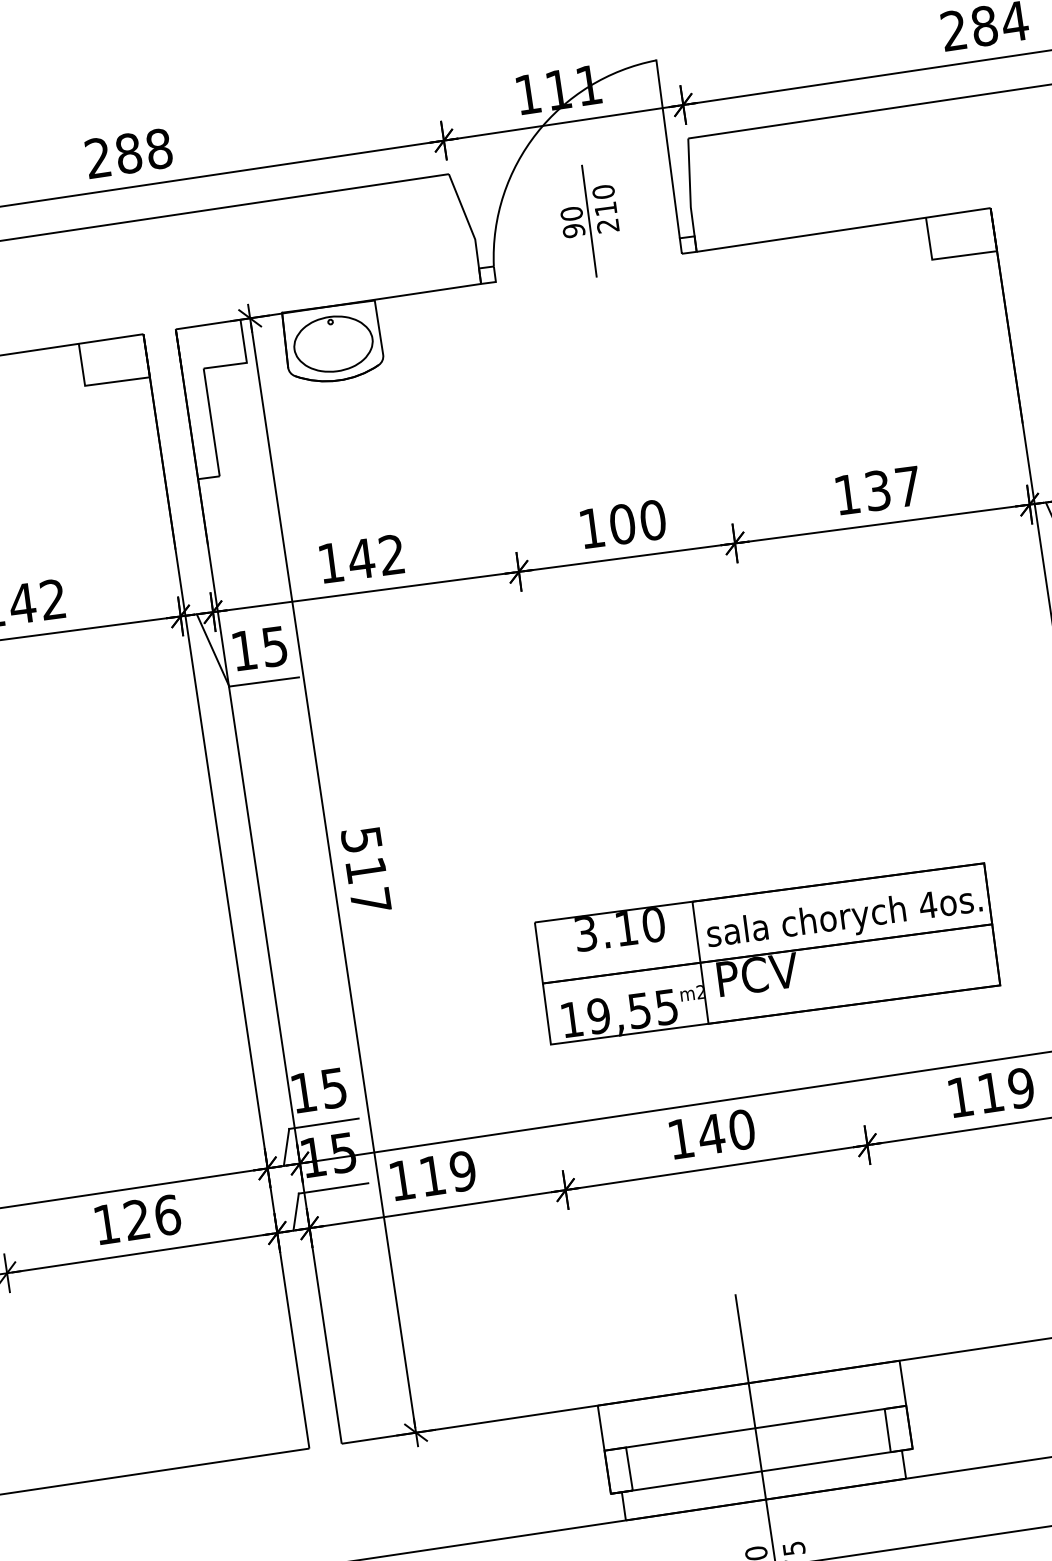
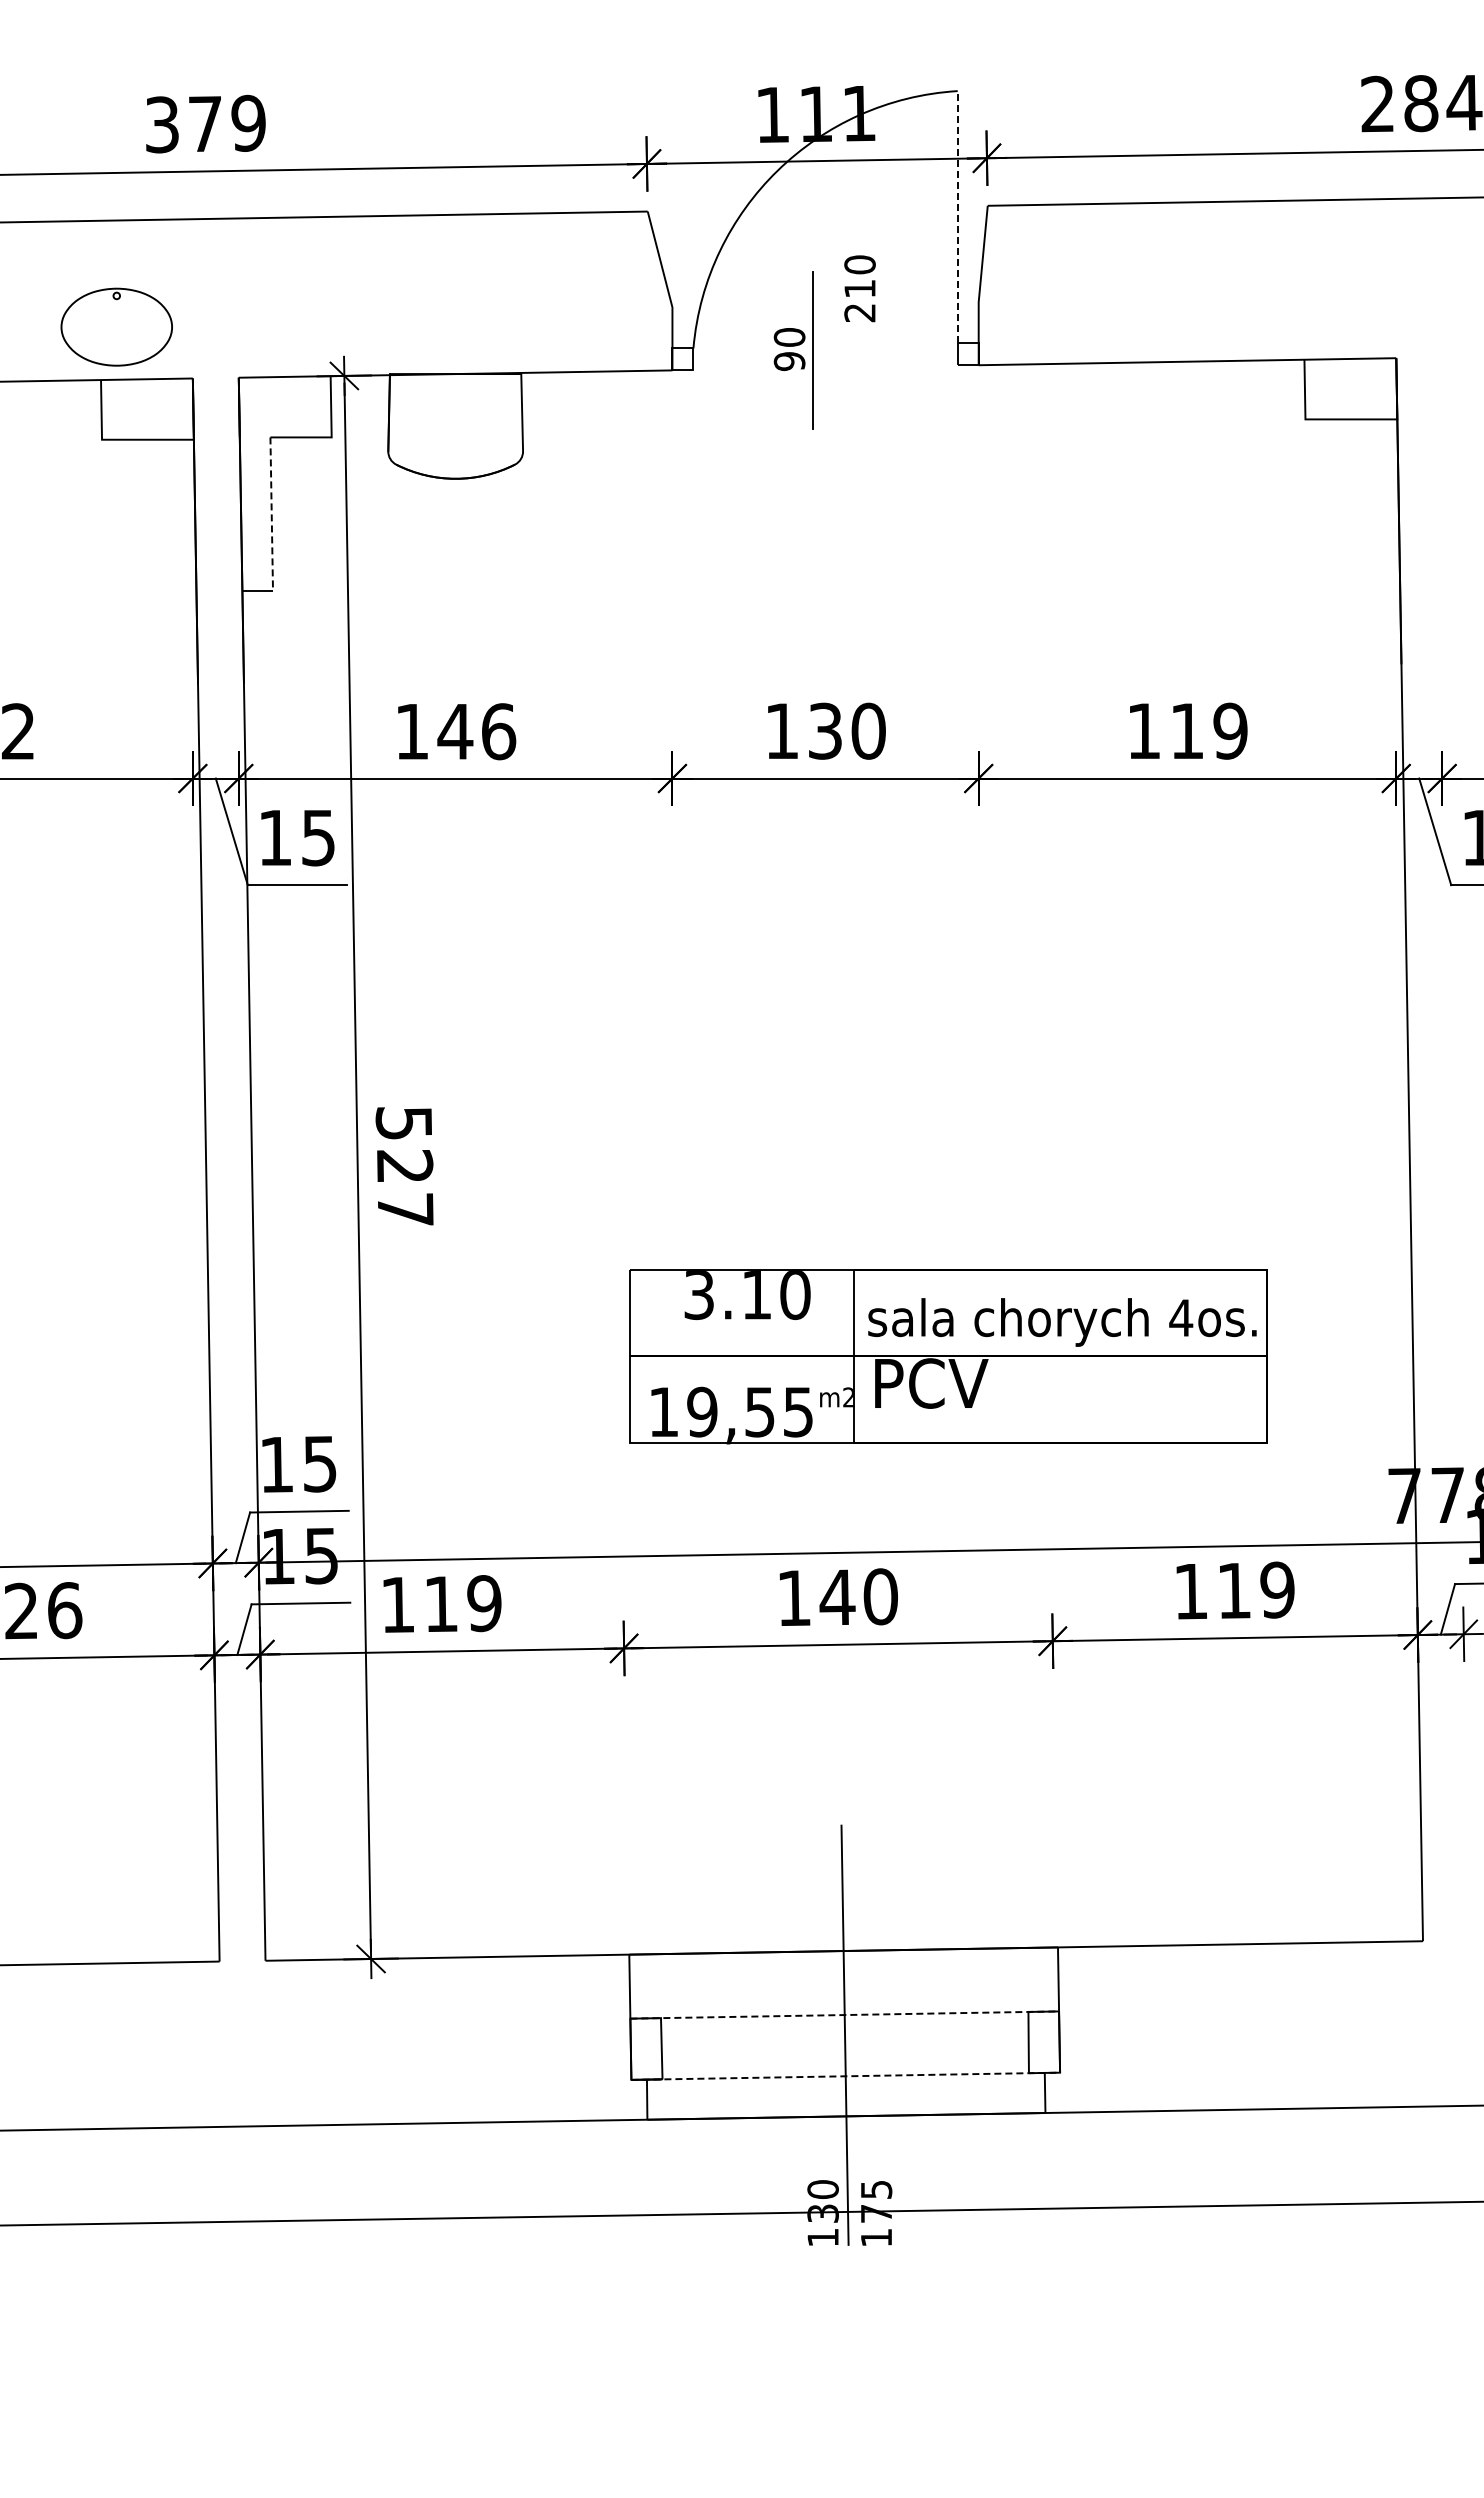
line: (667, 148) -> (957, 216), solid -> dashed
text: (128, 153) -> (205, 124), 288 -> 379
part: (575, 222) -> (793, 350), moved
part: (333, 343) -> (116, 326), moved
line: (211, 422) -> (271, 513), solid -> dashed
text: (893, 488) -> (1209, 730), 137 -> 119
text: (622, 523) -> (825, 730), 100 -> 130
text: (392, 554) -> (499, 731), 142 -> 146
text: (366, 870) -> (405, 1166), 517 -> 527
line: (755, 1428) -> (845, 2015), solid -> dashed
line: (762, 1471) -> (846, 2076), solid -> dashed

